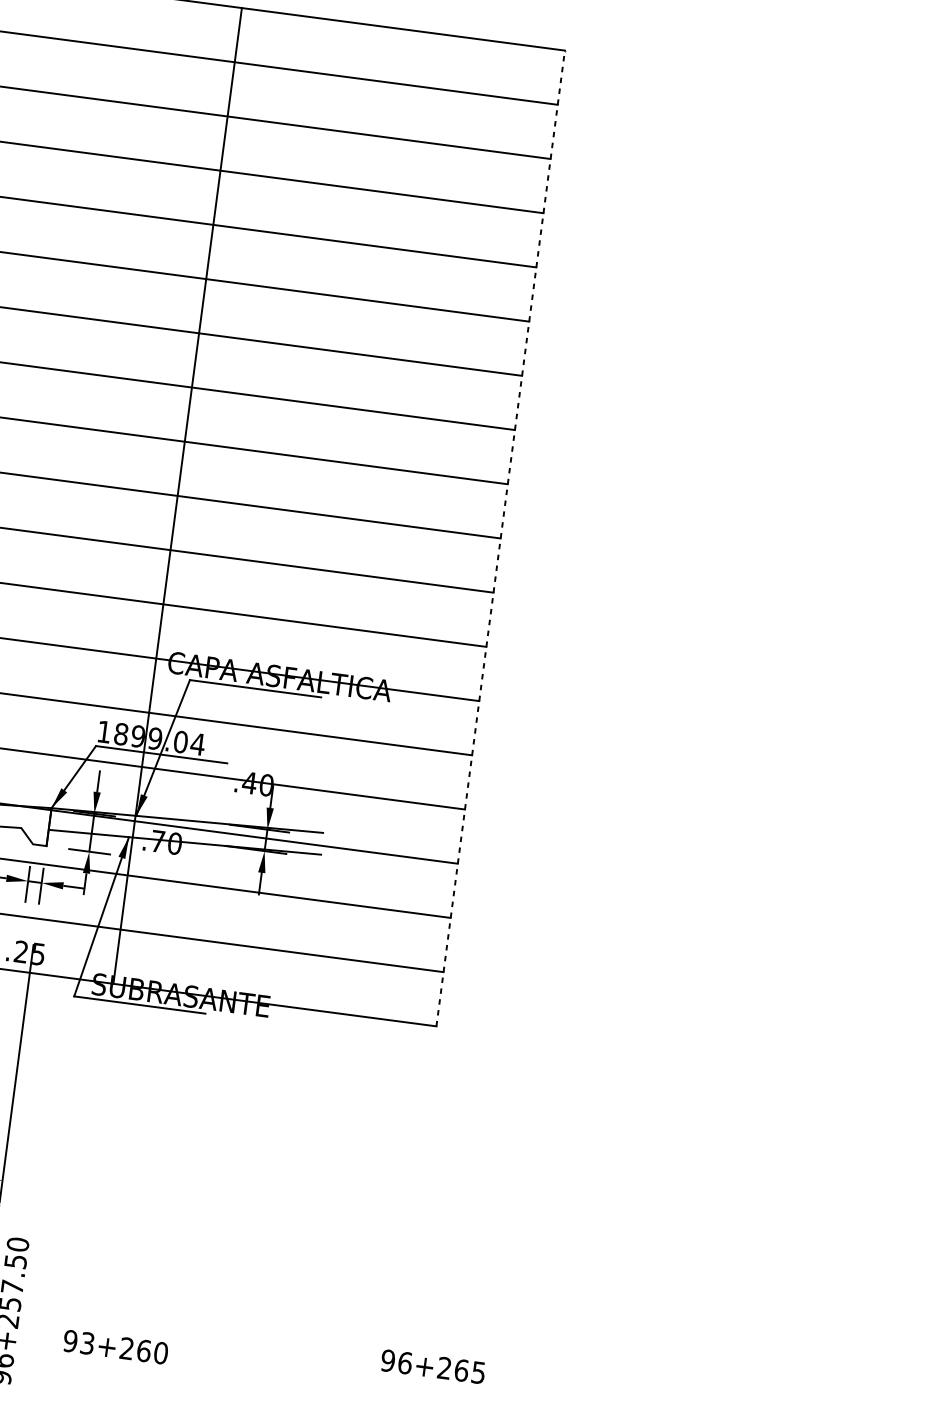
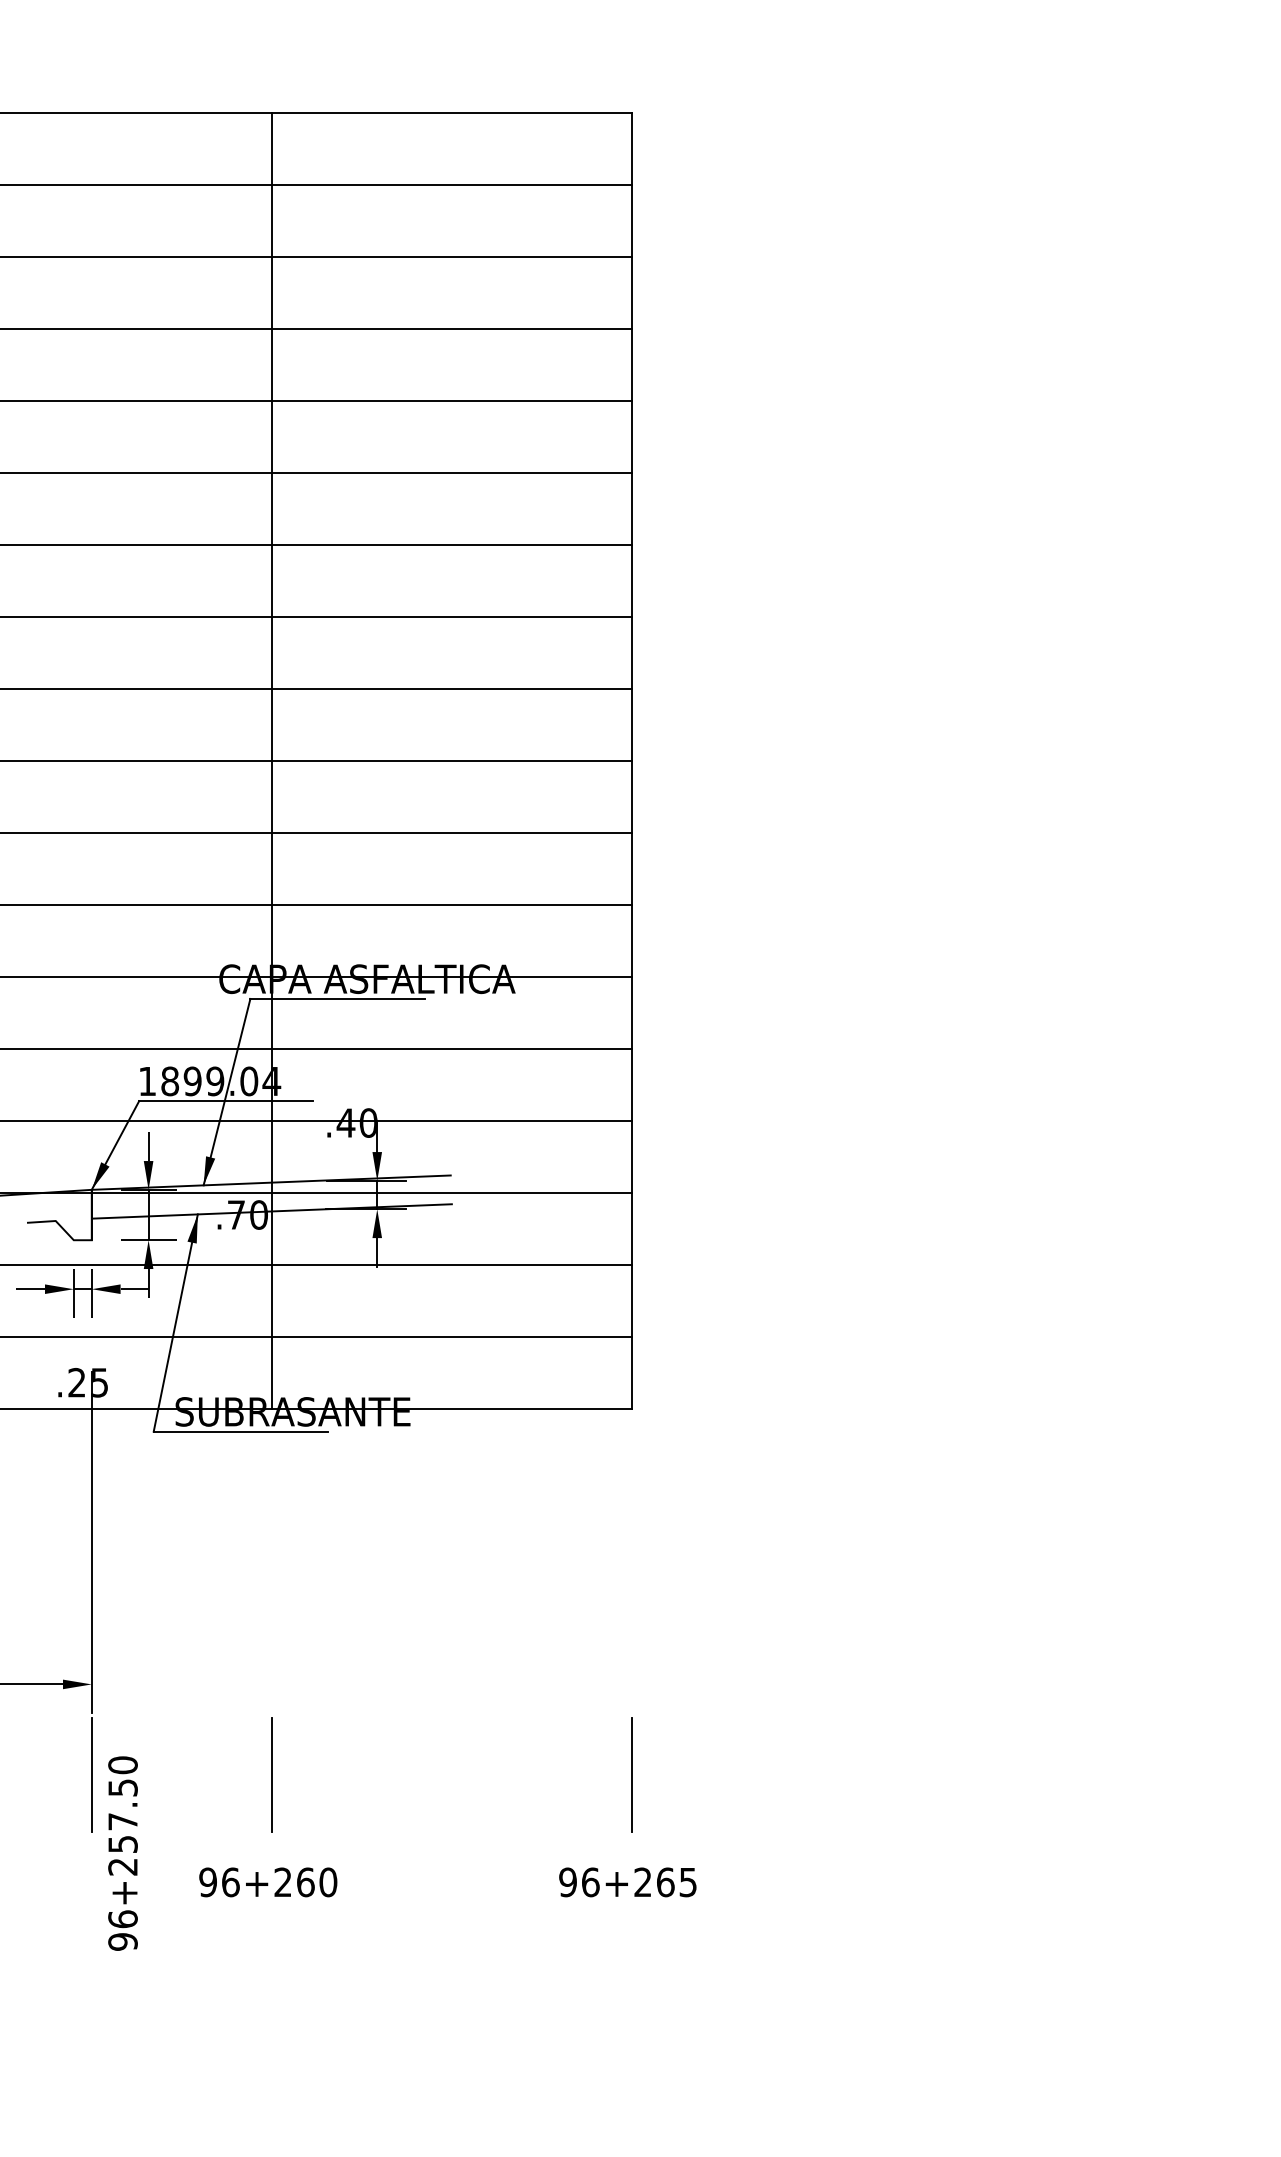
line: (177, 495) -> (271, 760), moved
line: (500, 538) -> (631, 760), dashed -> solid
line: (128, 1266) -> (271, 1774), added
line: (400, 1301) -> (631, 1774), added
text: (87, 1343) -> (230, 1882), 93+260 -> 96+260
text: (432, 1366) -> (627, 1882), moved

